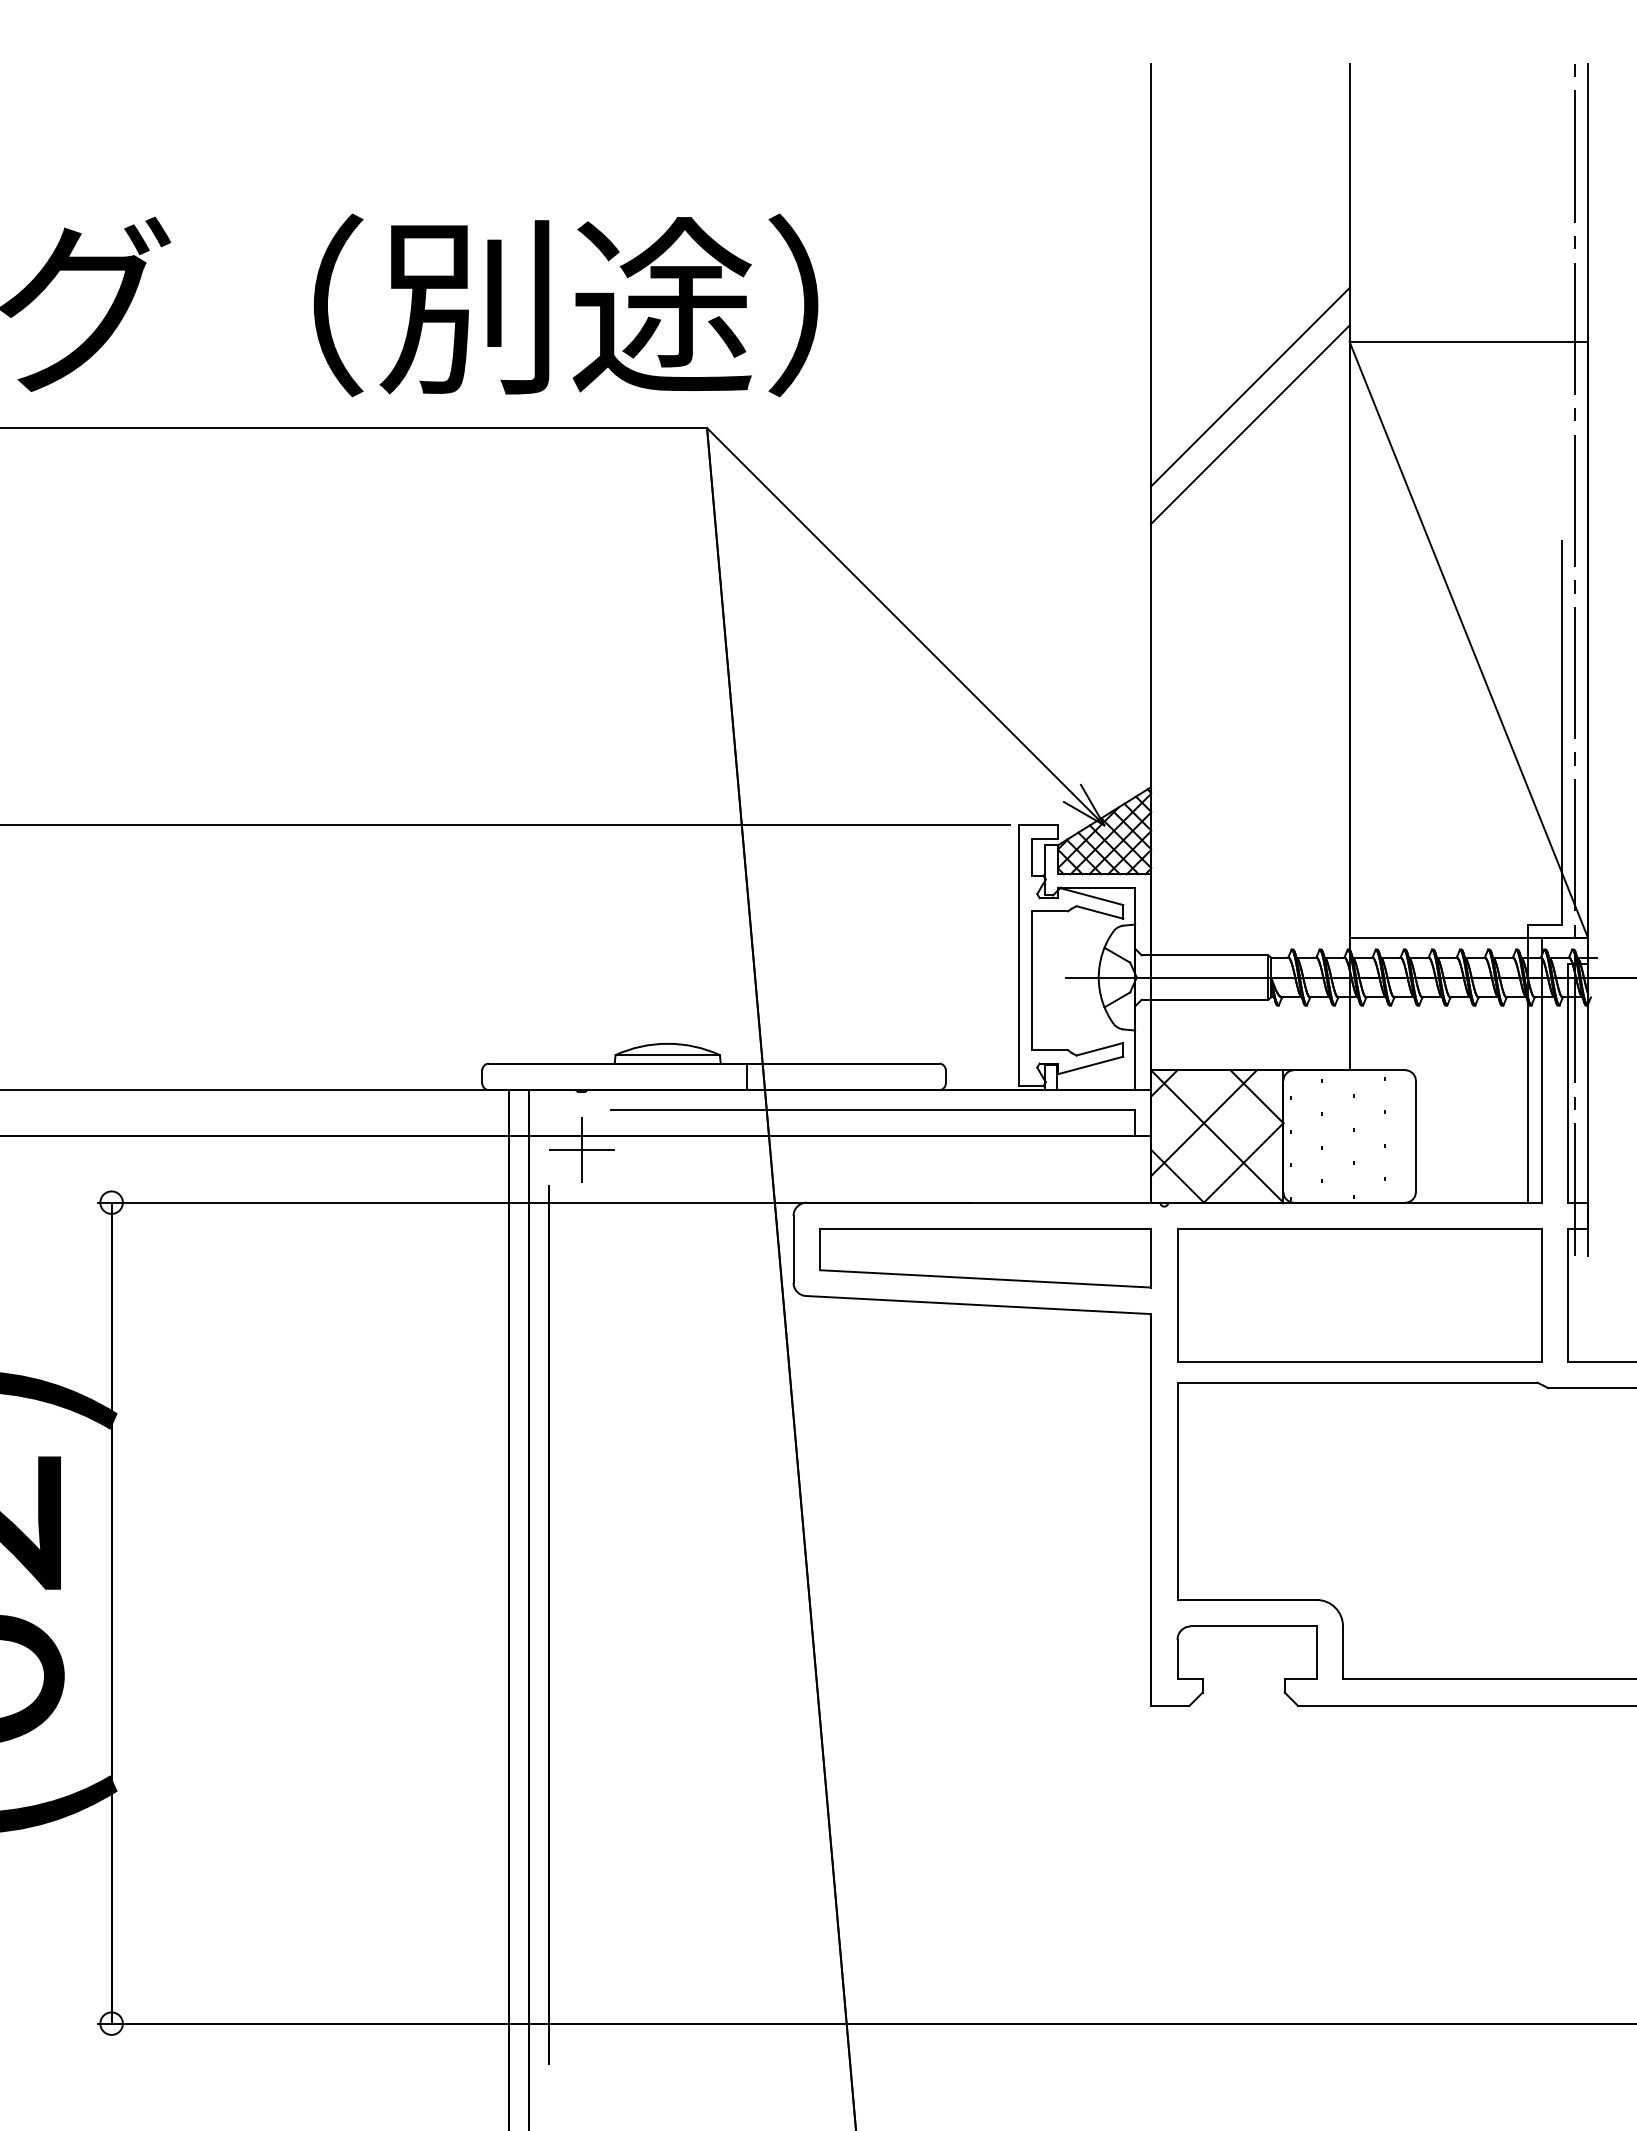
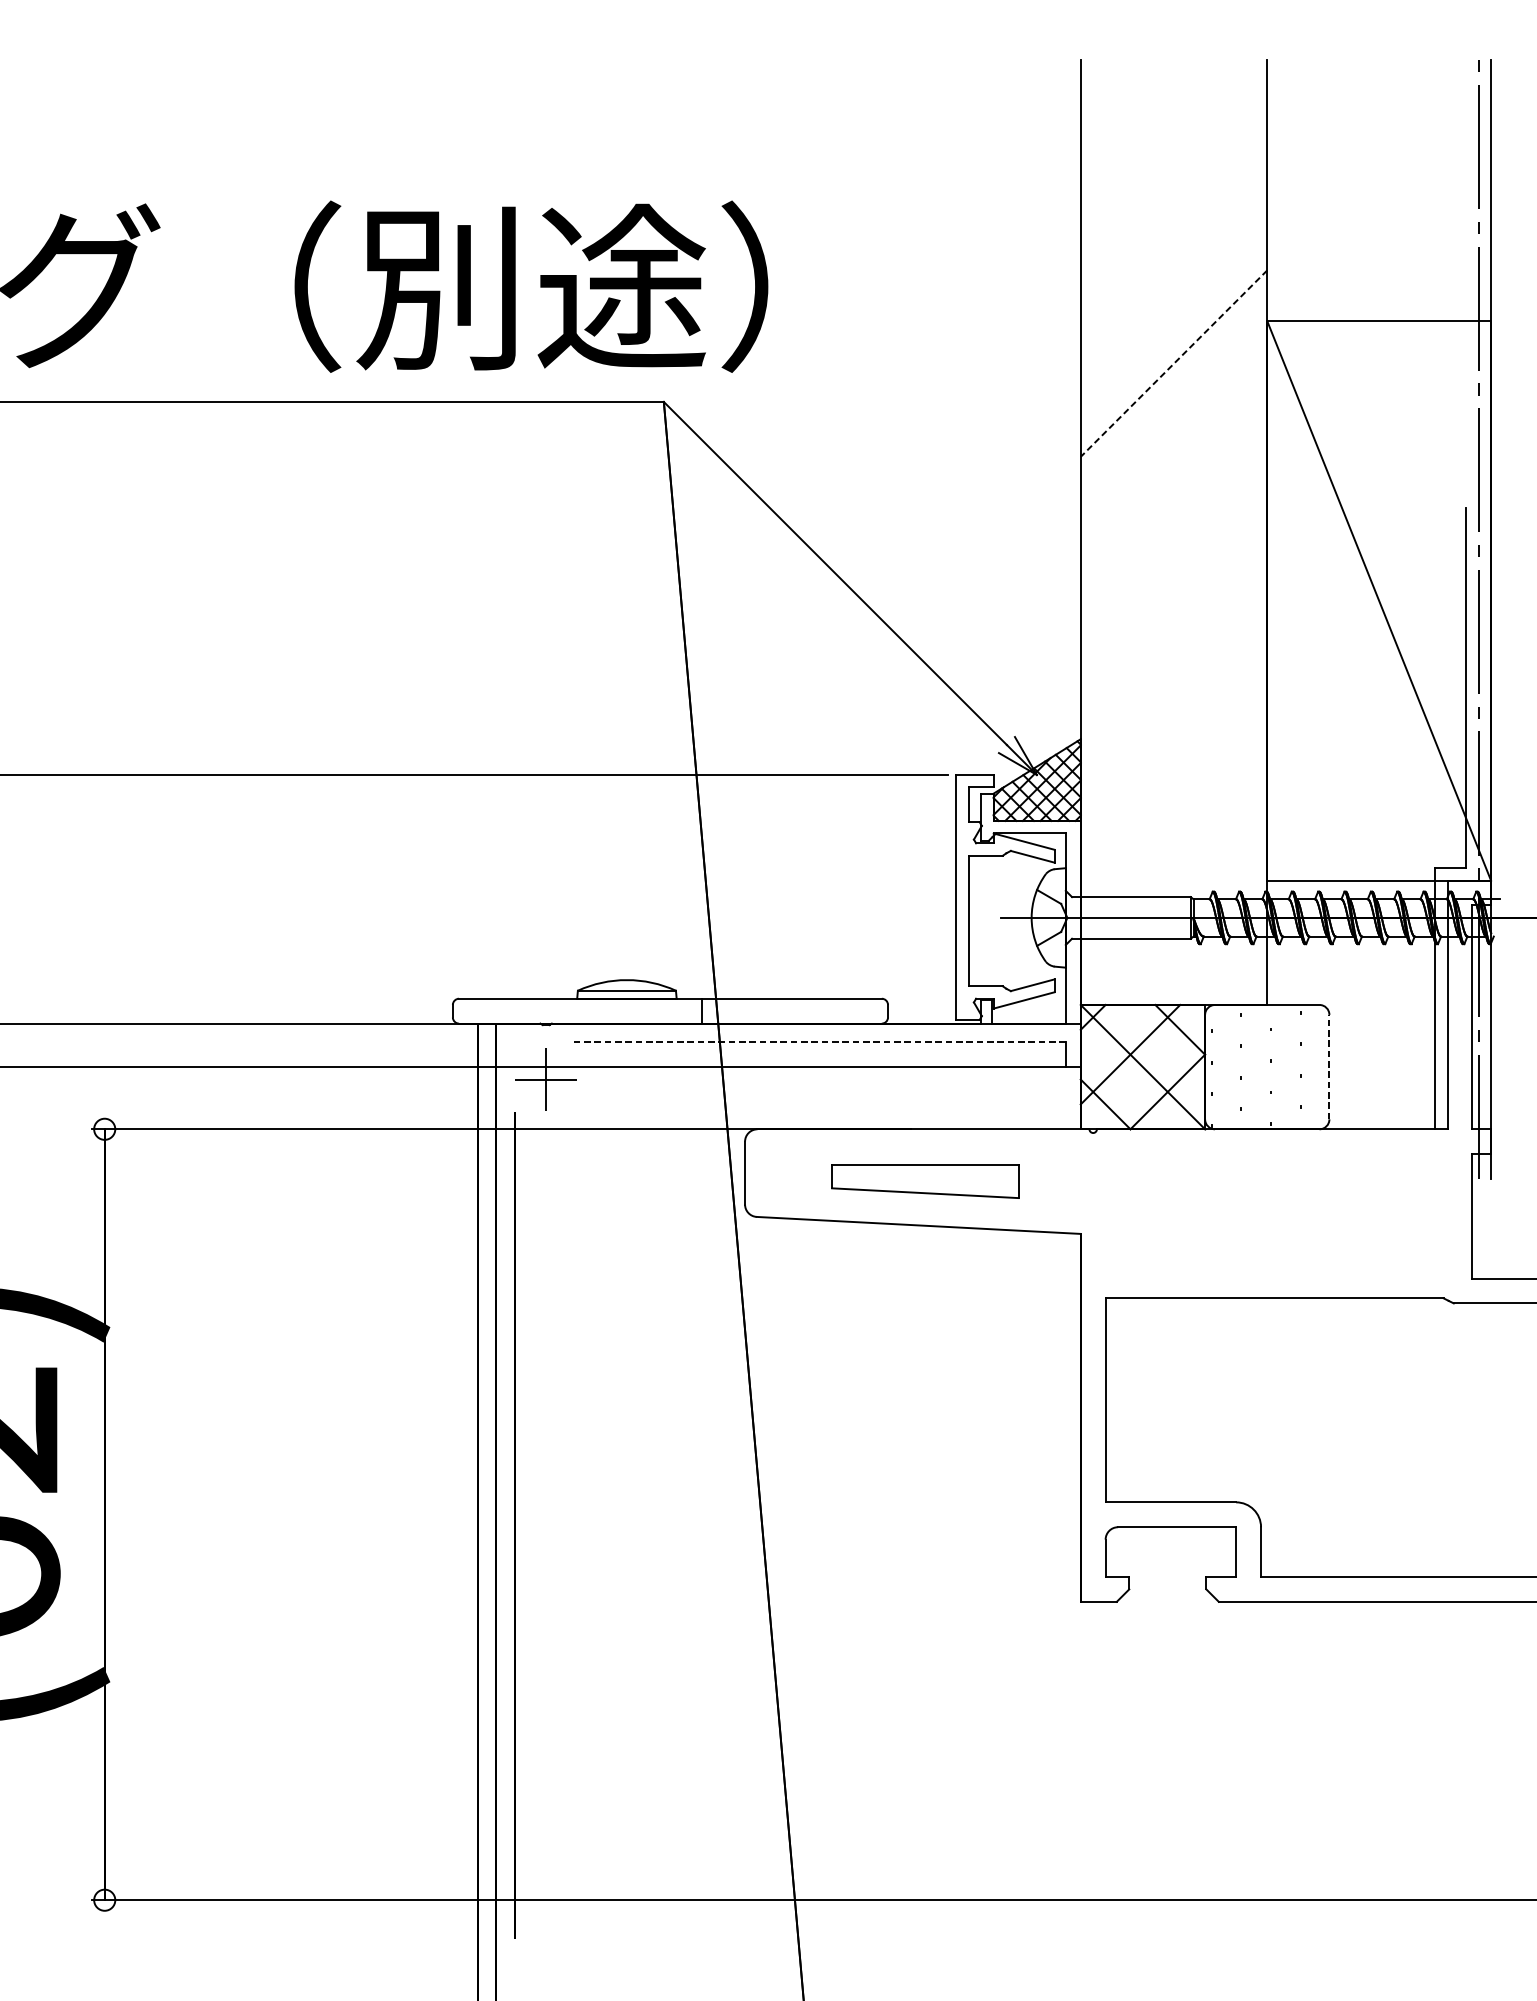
line: (1250, 387) -> (1174, 363), solid -> dashed
line: (1250, 424) -> (1174, 398), removed
line: (873, 1109) -> (820, 1041), solid -> dashed
line: (1415, 1136) -> (1329, 1067), solid -> dashed
part: (985, 1258) -> (925, 1181), size x0.6
part: (1359, 1295) -> (1276, 1216), removed

